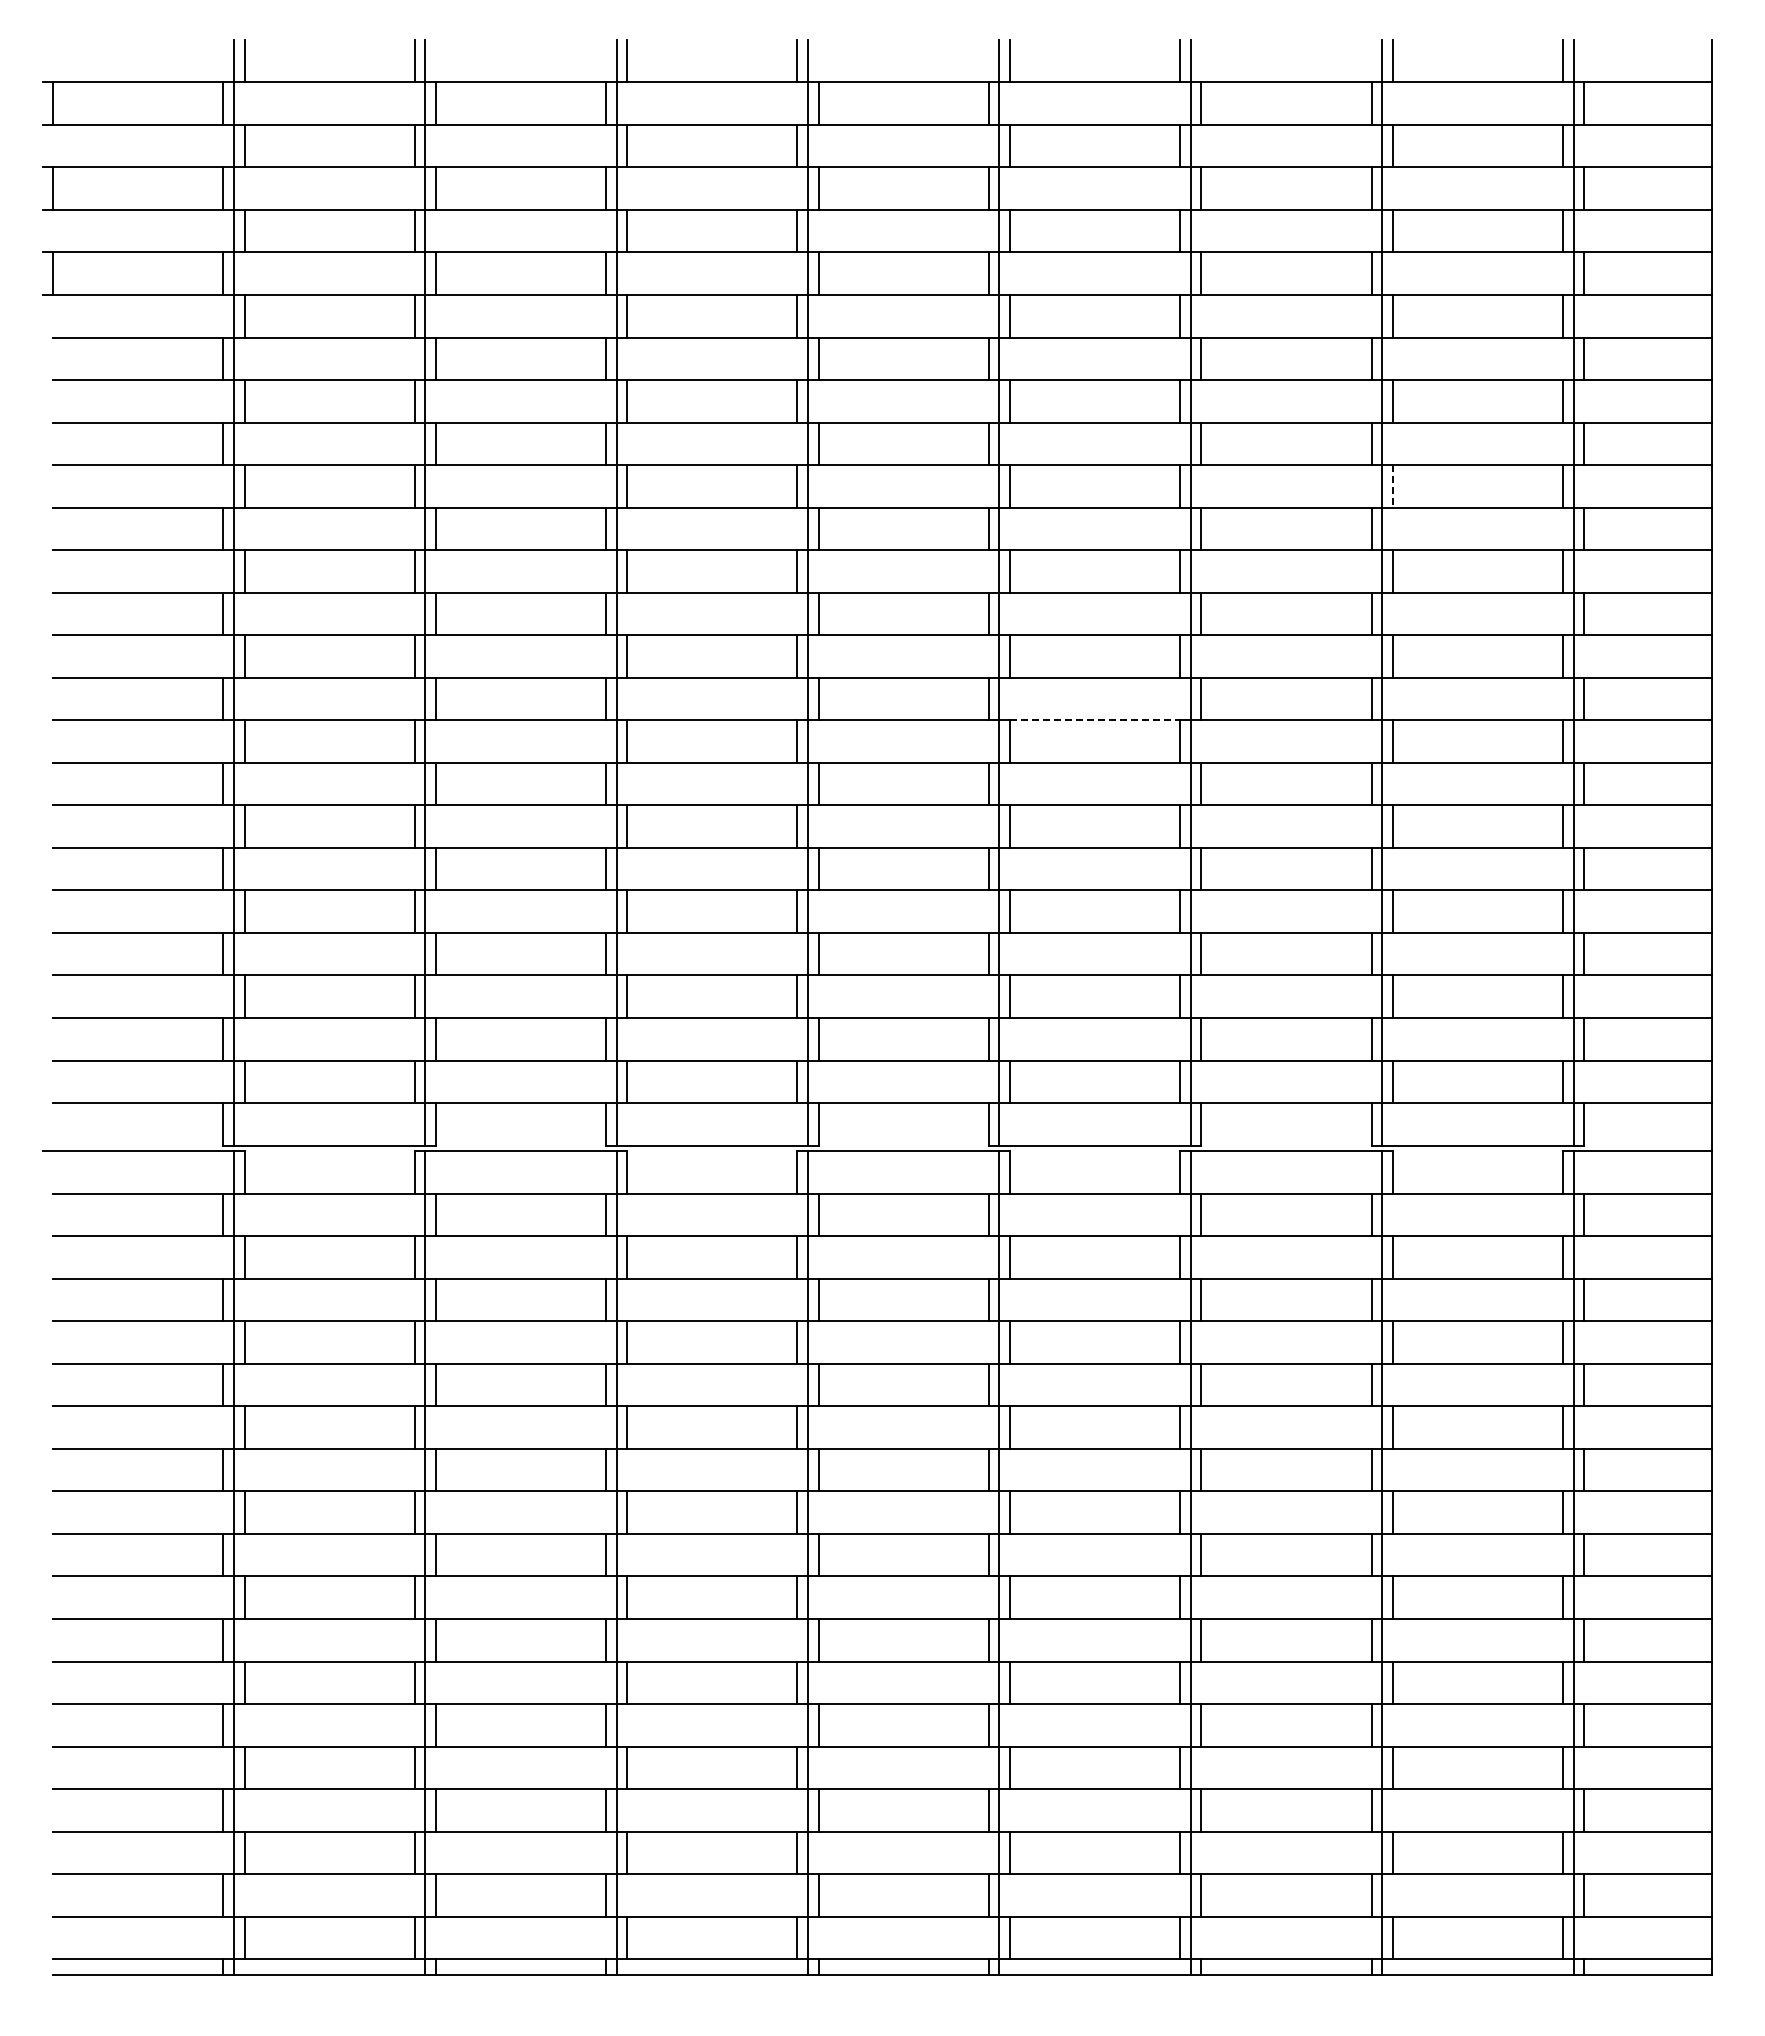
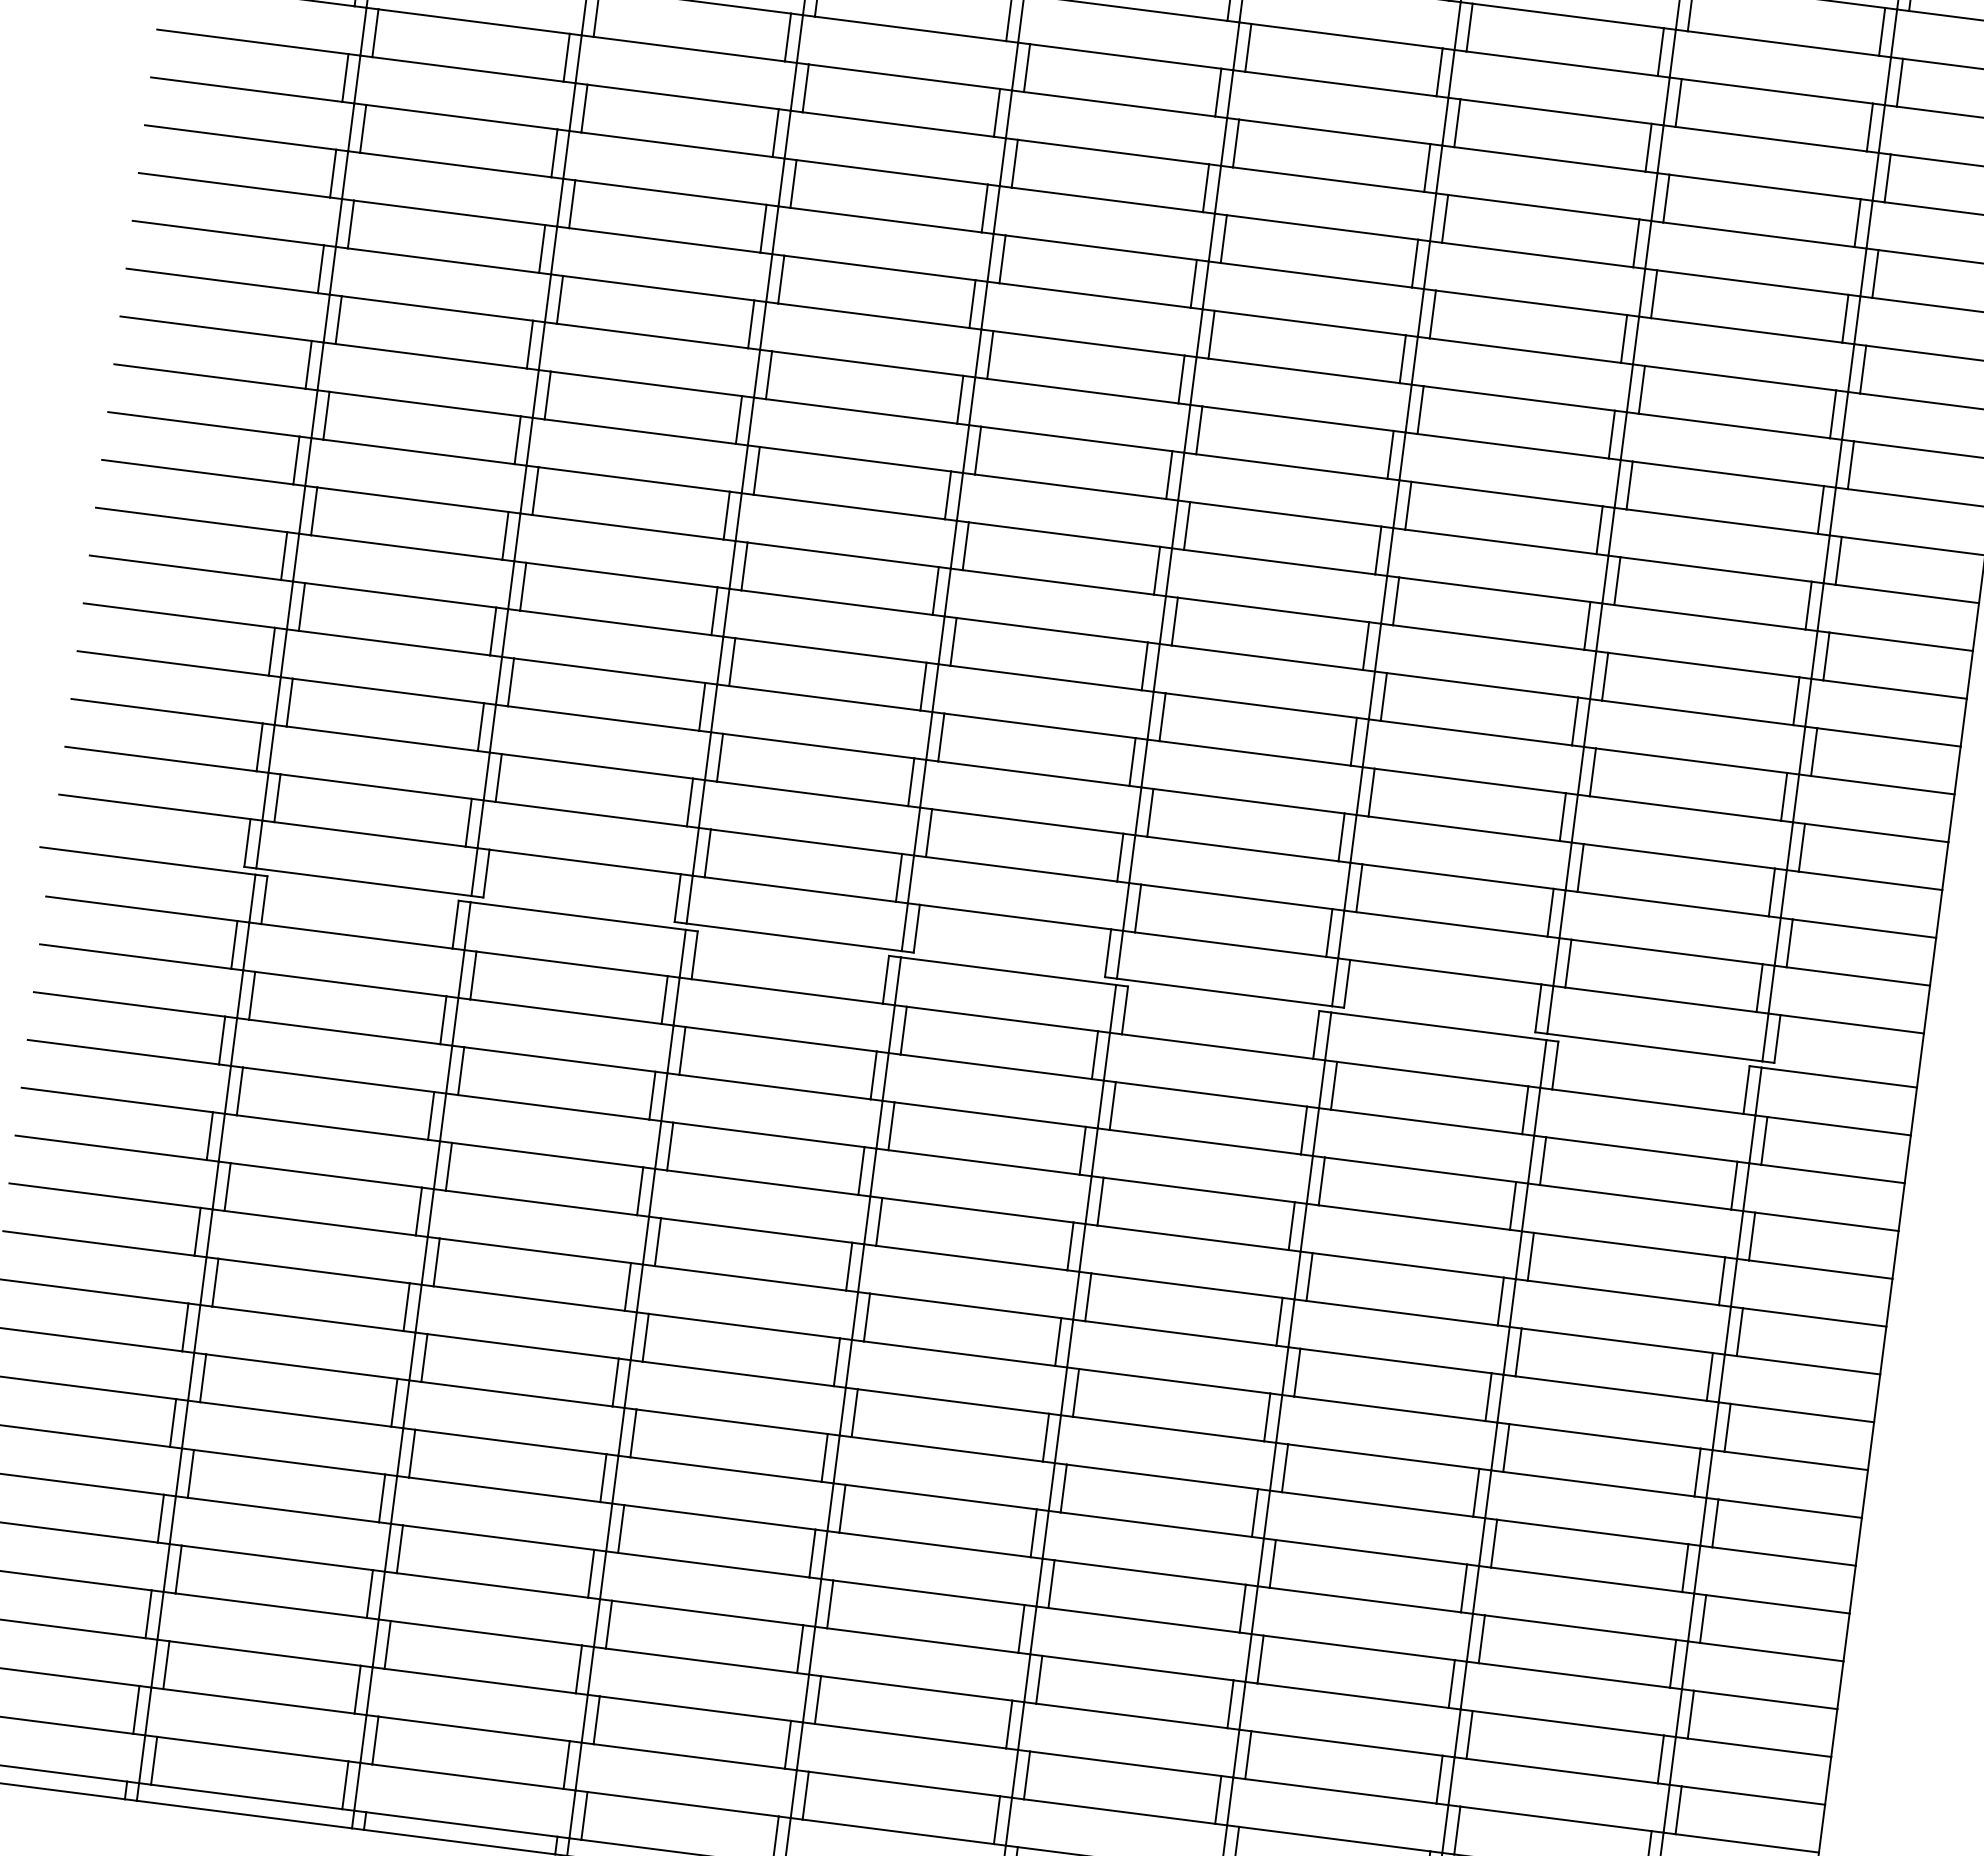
line: (1392, 486) -> (1653, 294), dashed -> solid
line: (1095, 720) -> (1286, 514), dashed -> solid

